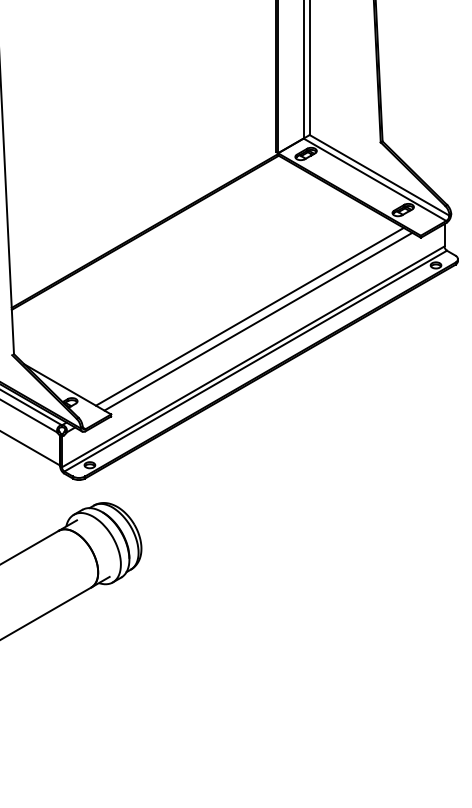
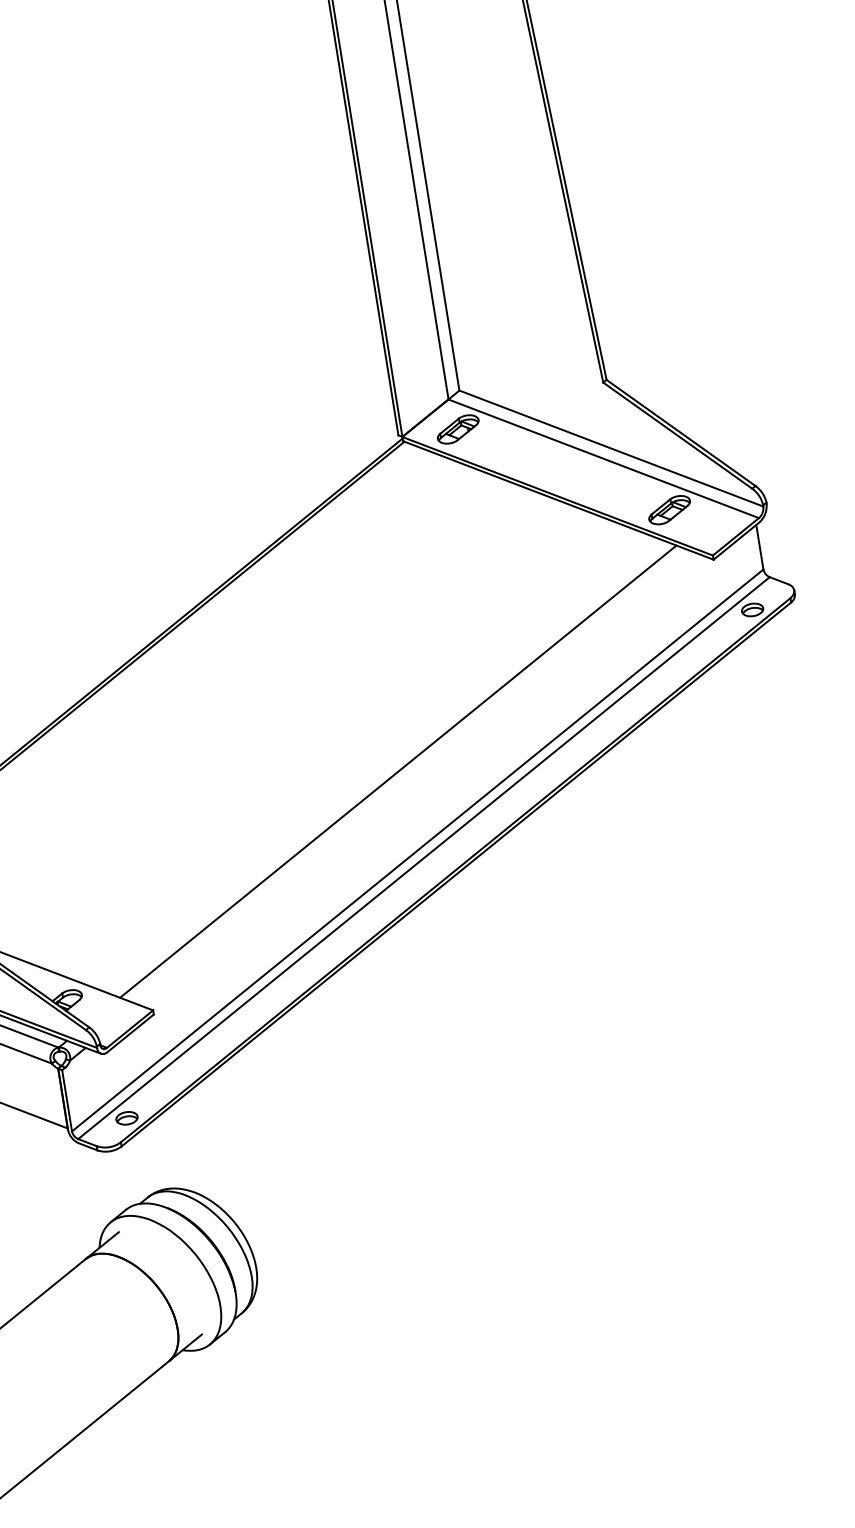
line: (258, 321) -> (416, 778), removed

